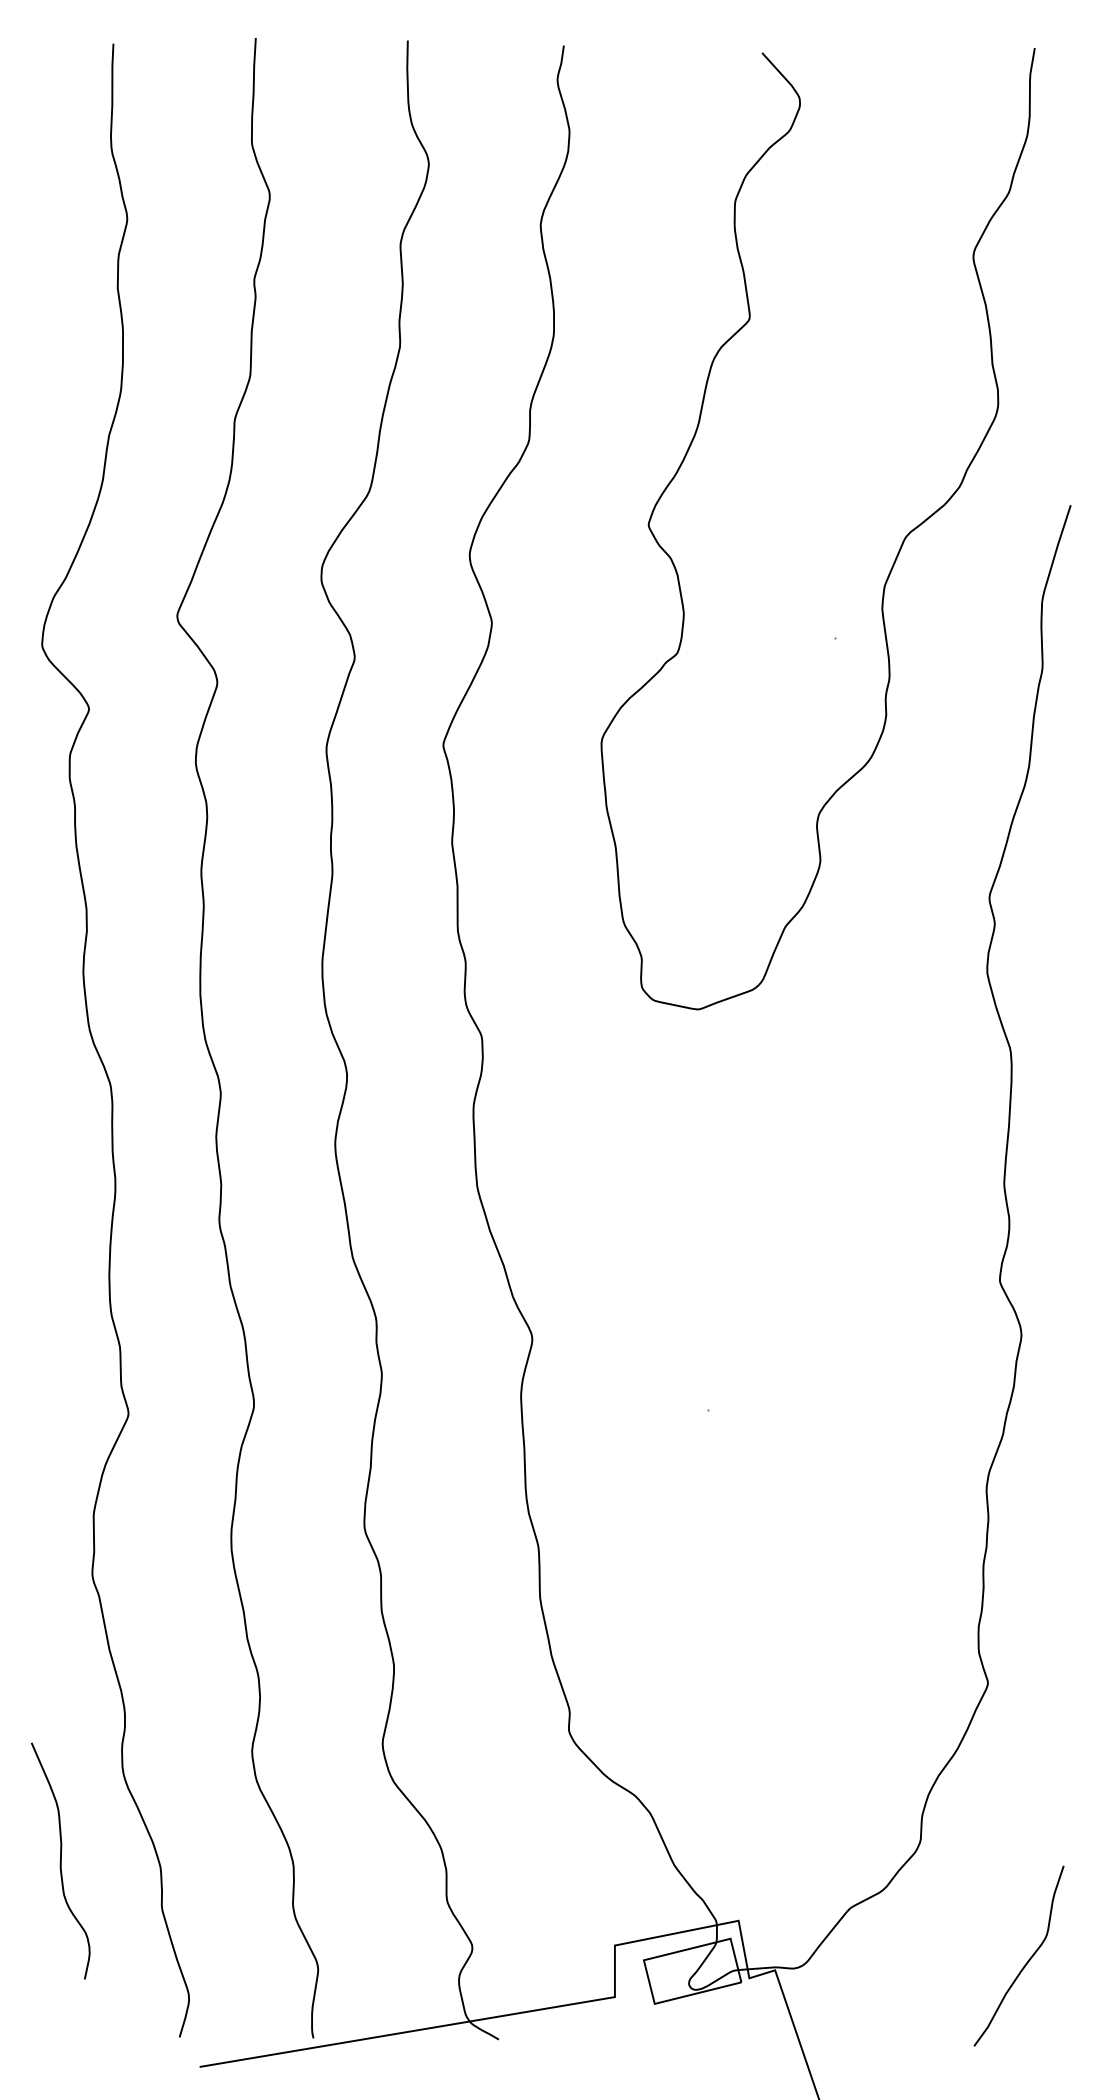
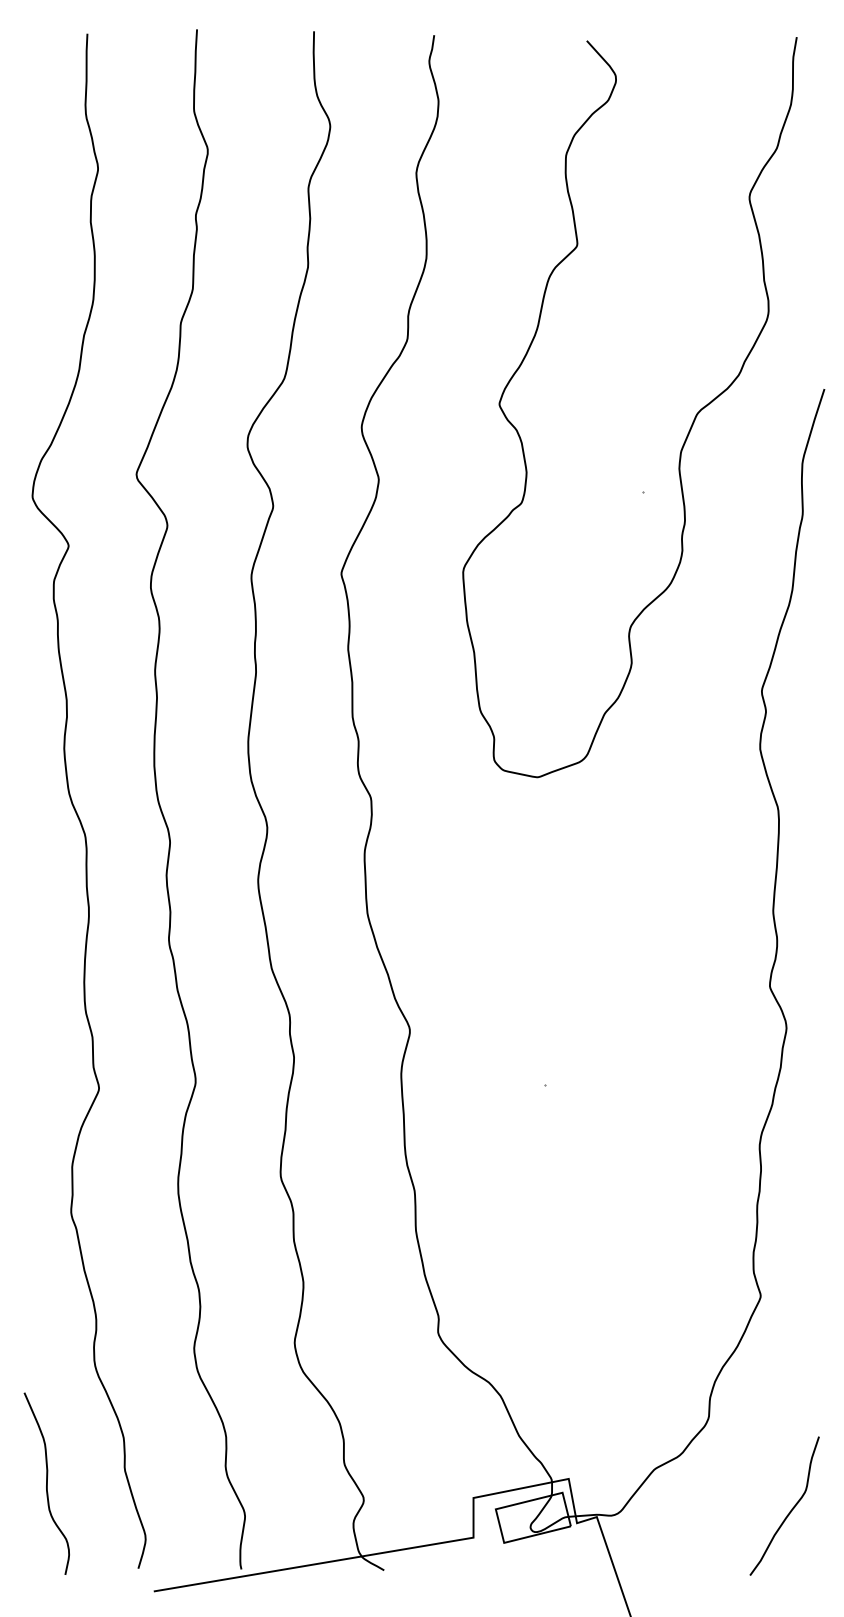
curve: (60, 1860) -> (46, 1483), moved

